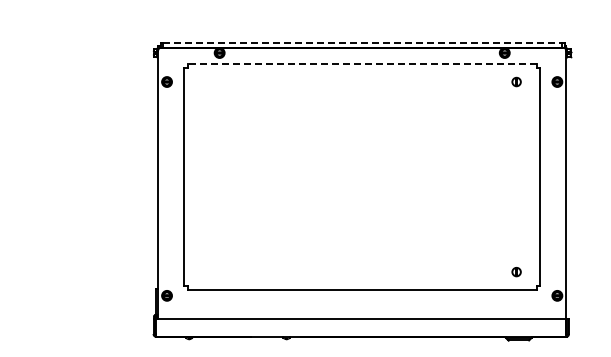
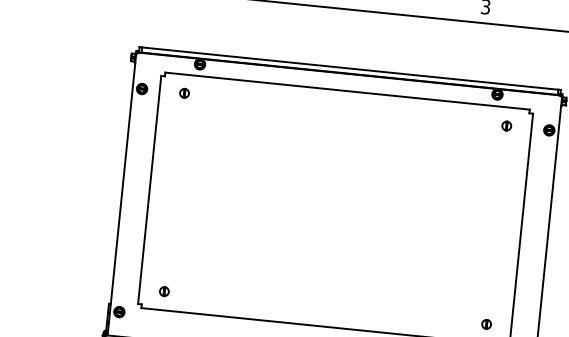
line: (363, 42) -> (351, 68), dashed -> solid
line: (362, 64) -> (347, 91), dashed -> solid
part: (207, 81) -> (184, 92), added
part: (207, 272) -> (164, 292), added

